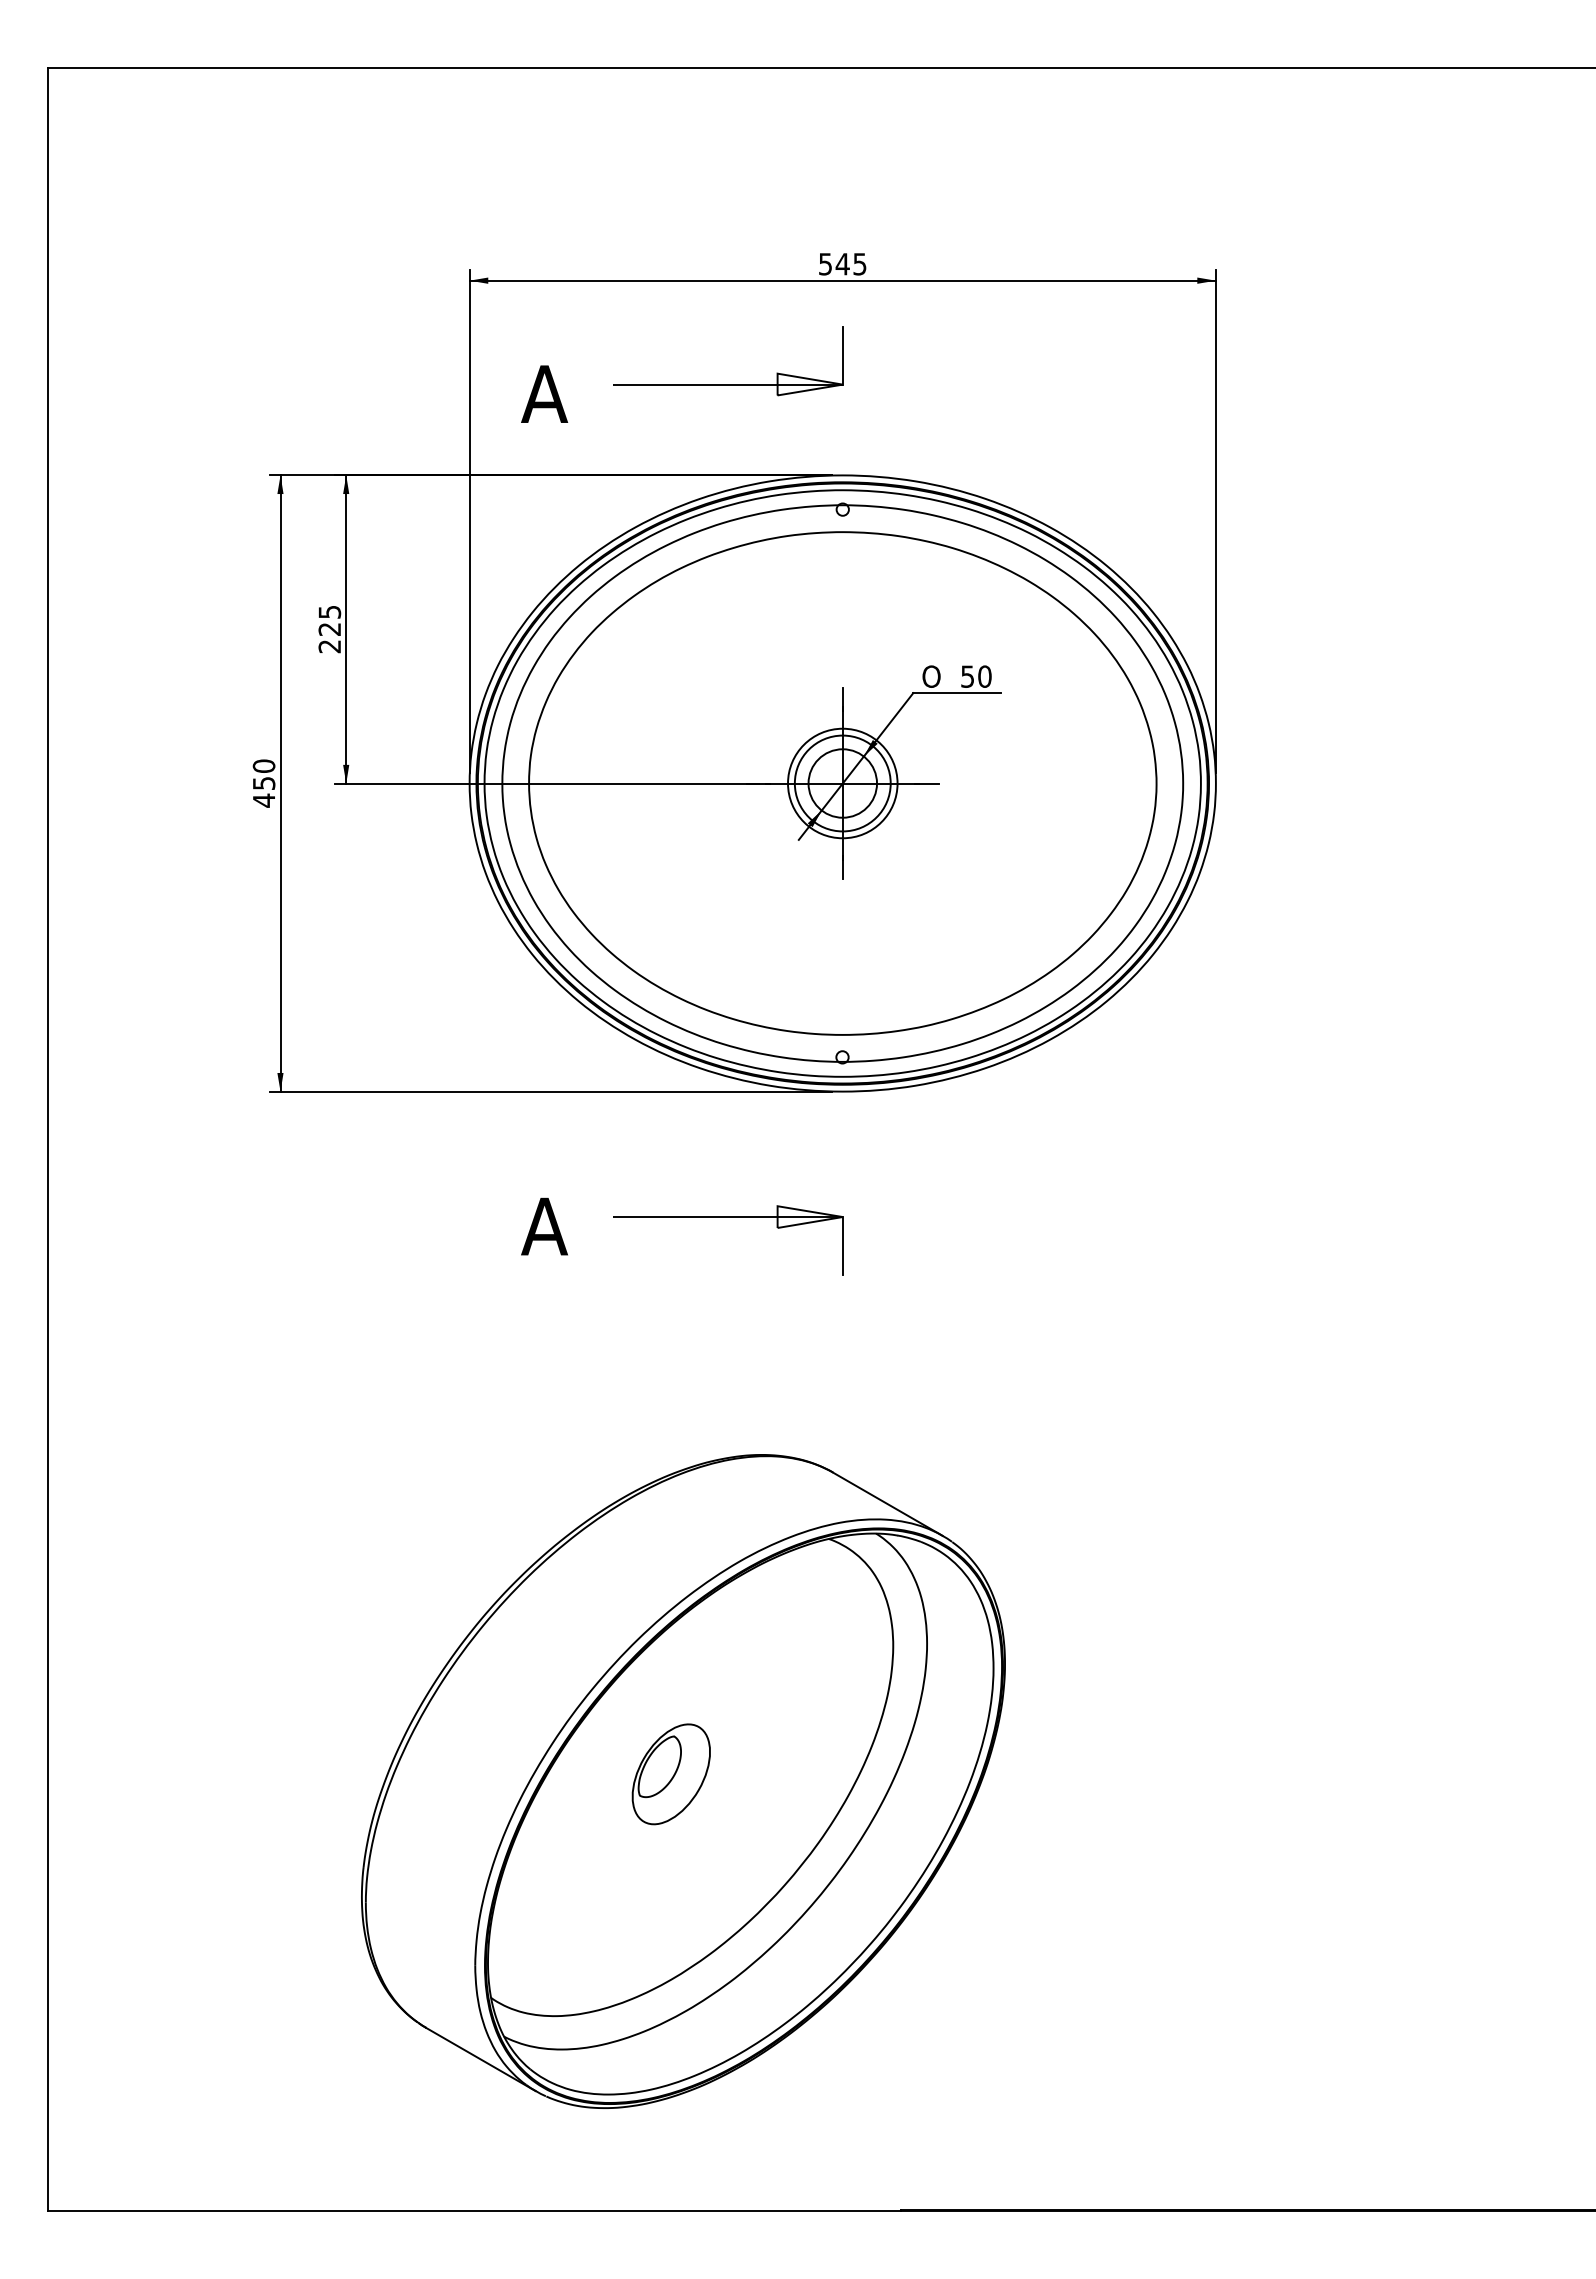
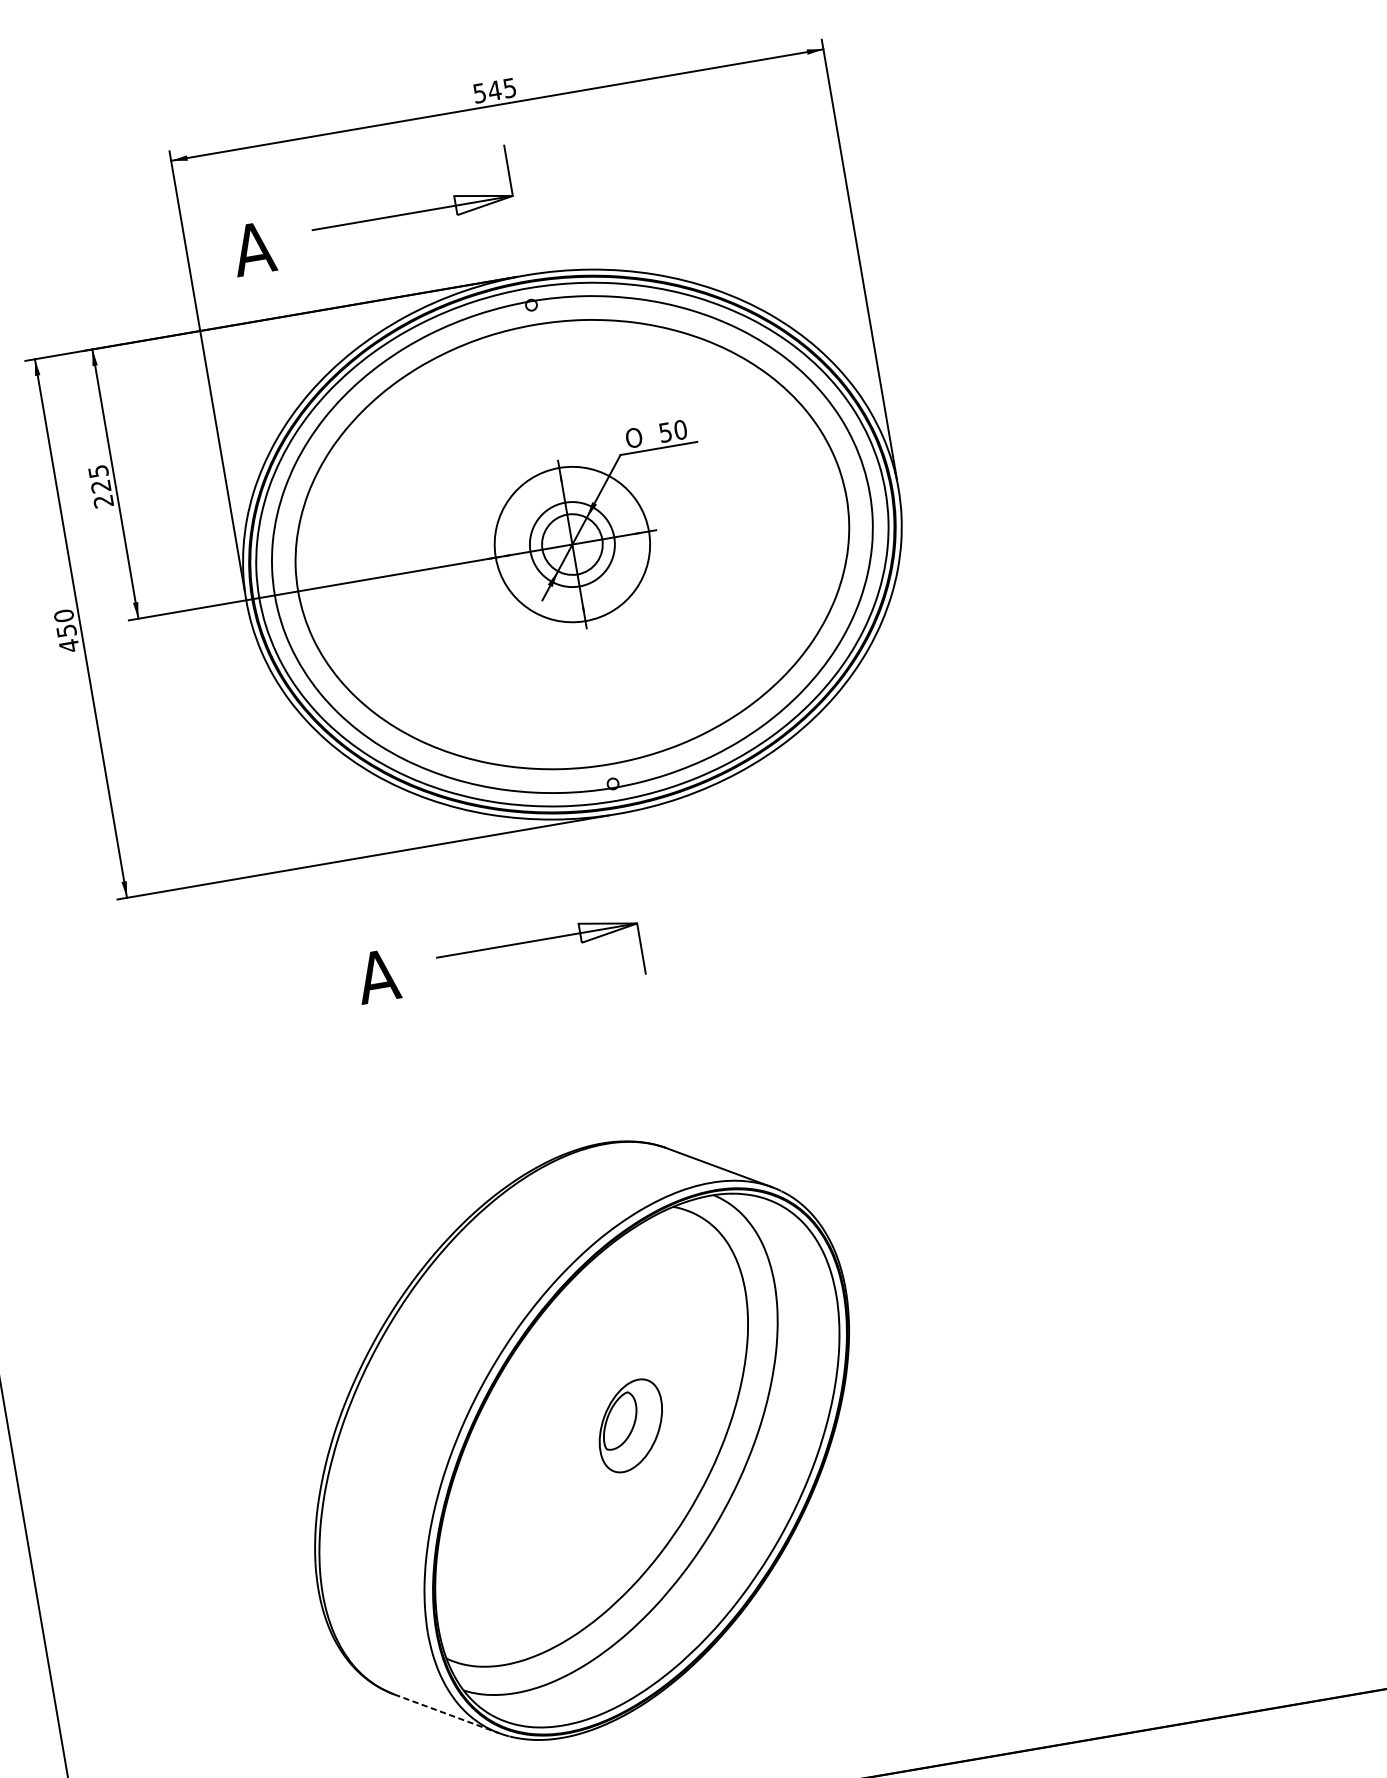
circle: (842, 783) -> (572, 544), size x1.6
part: (670, 1774) -> (630, 1426), moved
line: (481, 2059) -> (447, 1713), solid -> dashed

